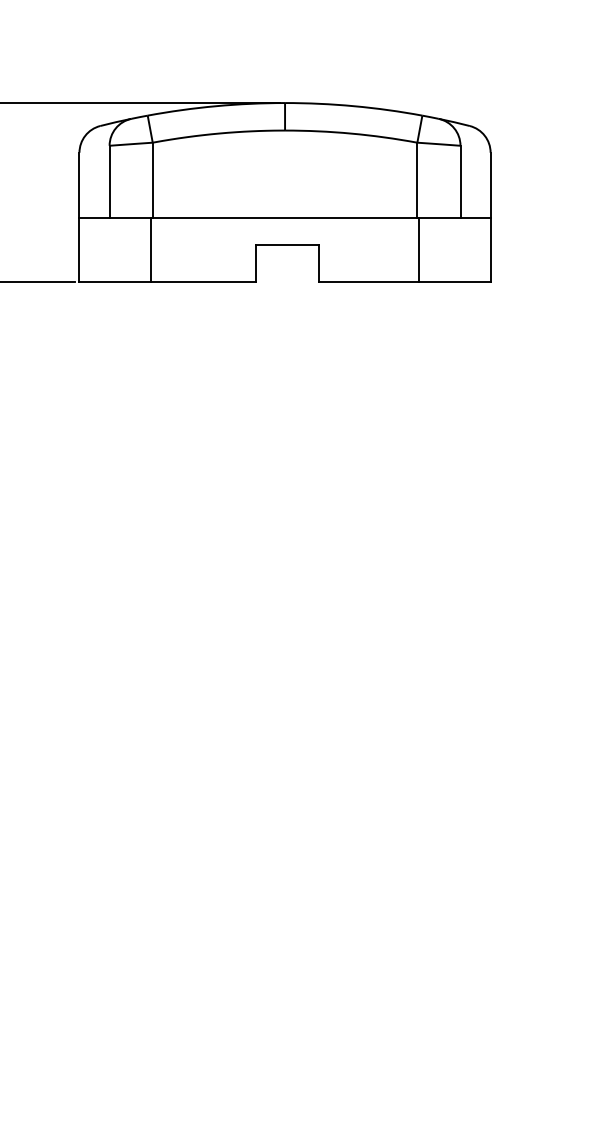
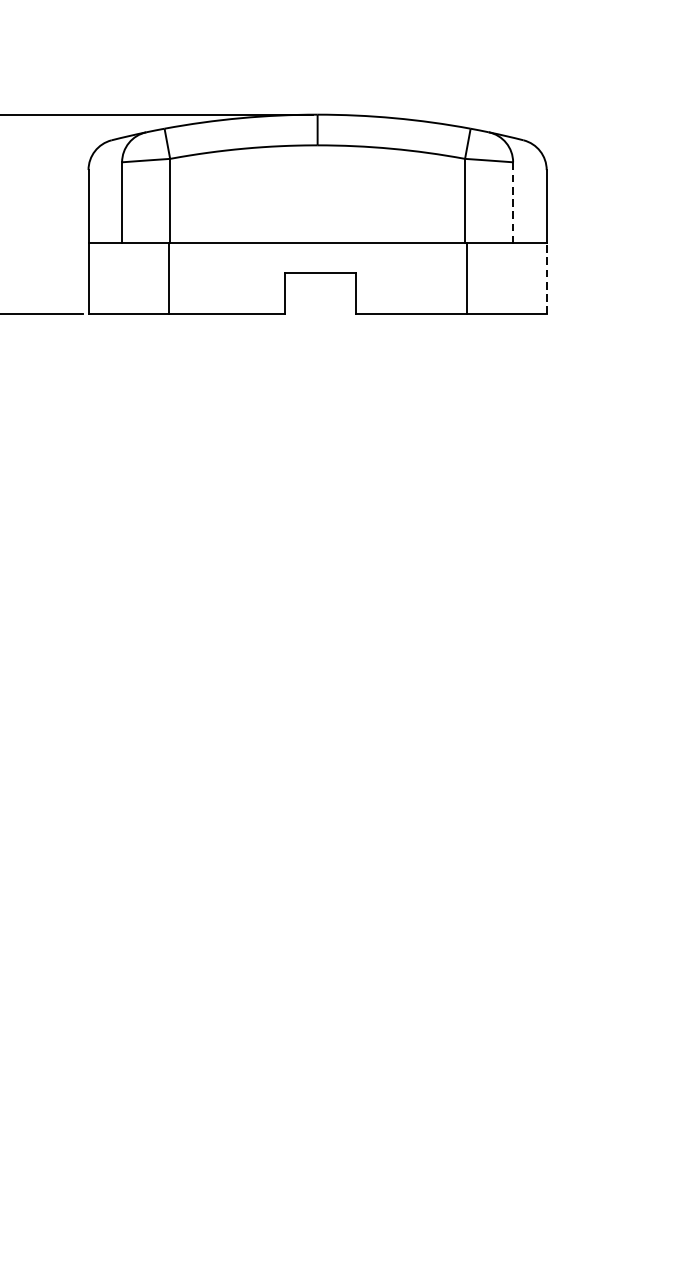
line: (460, 181) -> (513, 202), solid -> dashed
line: (490, 249) -> (546, 277), solid -> dashed

